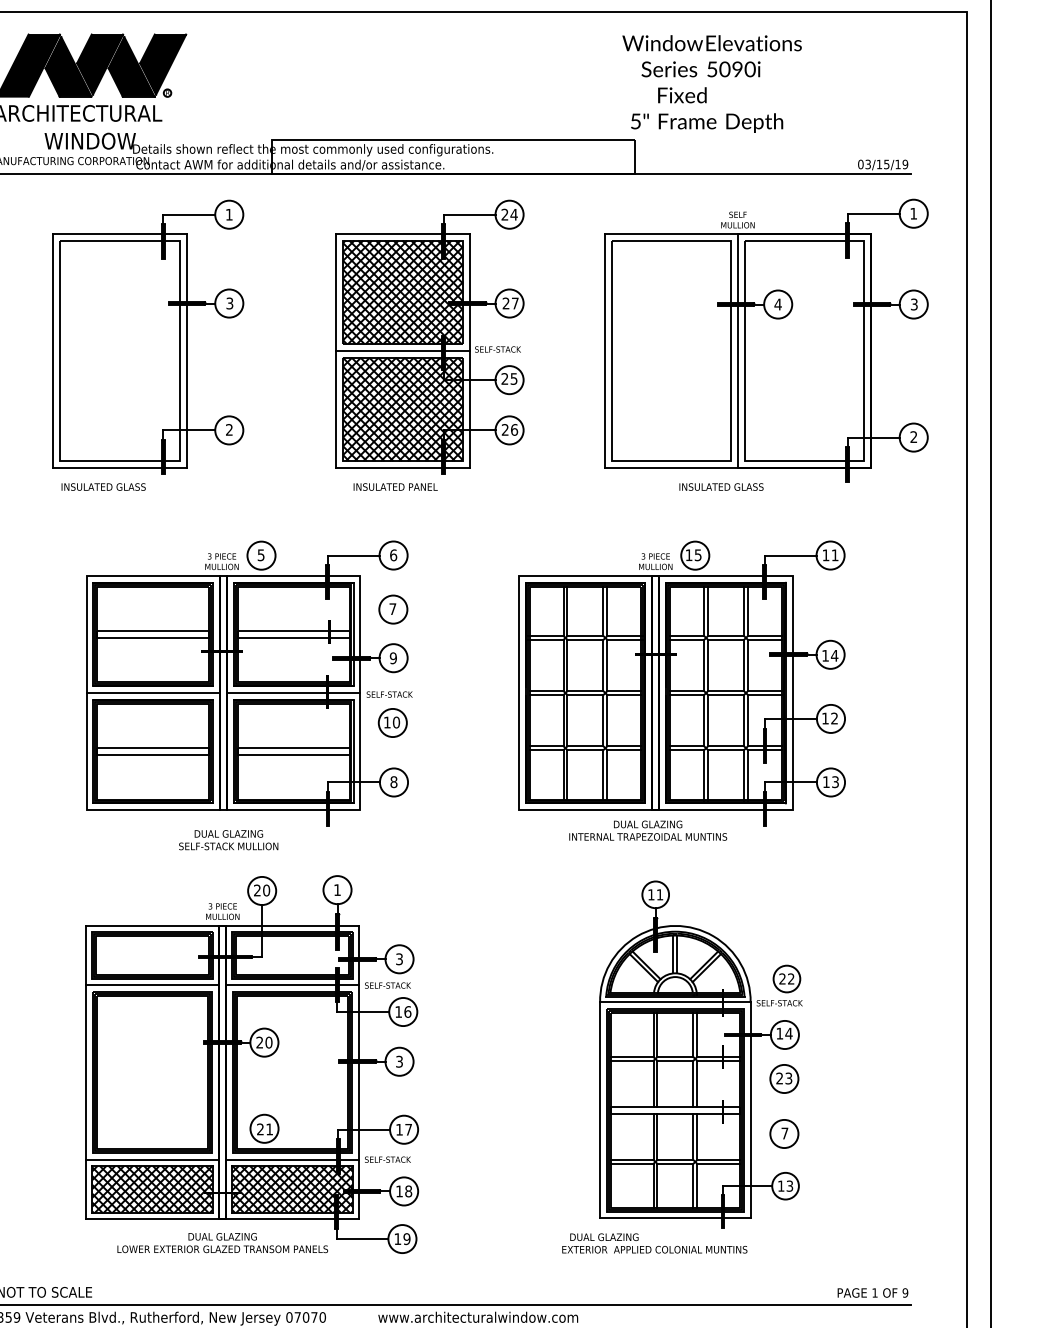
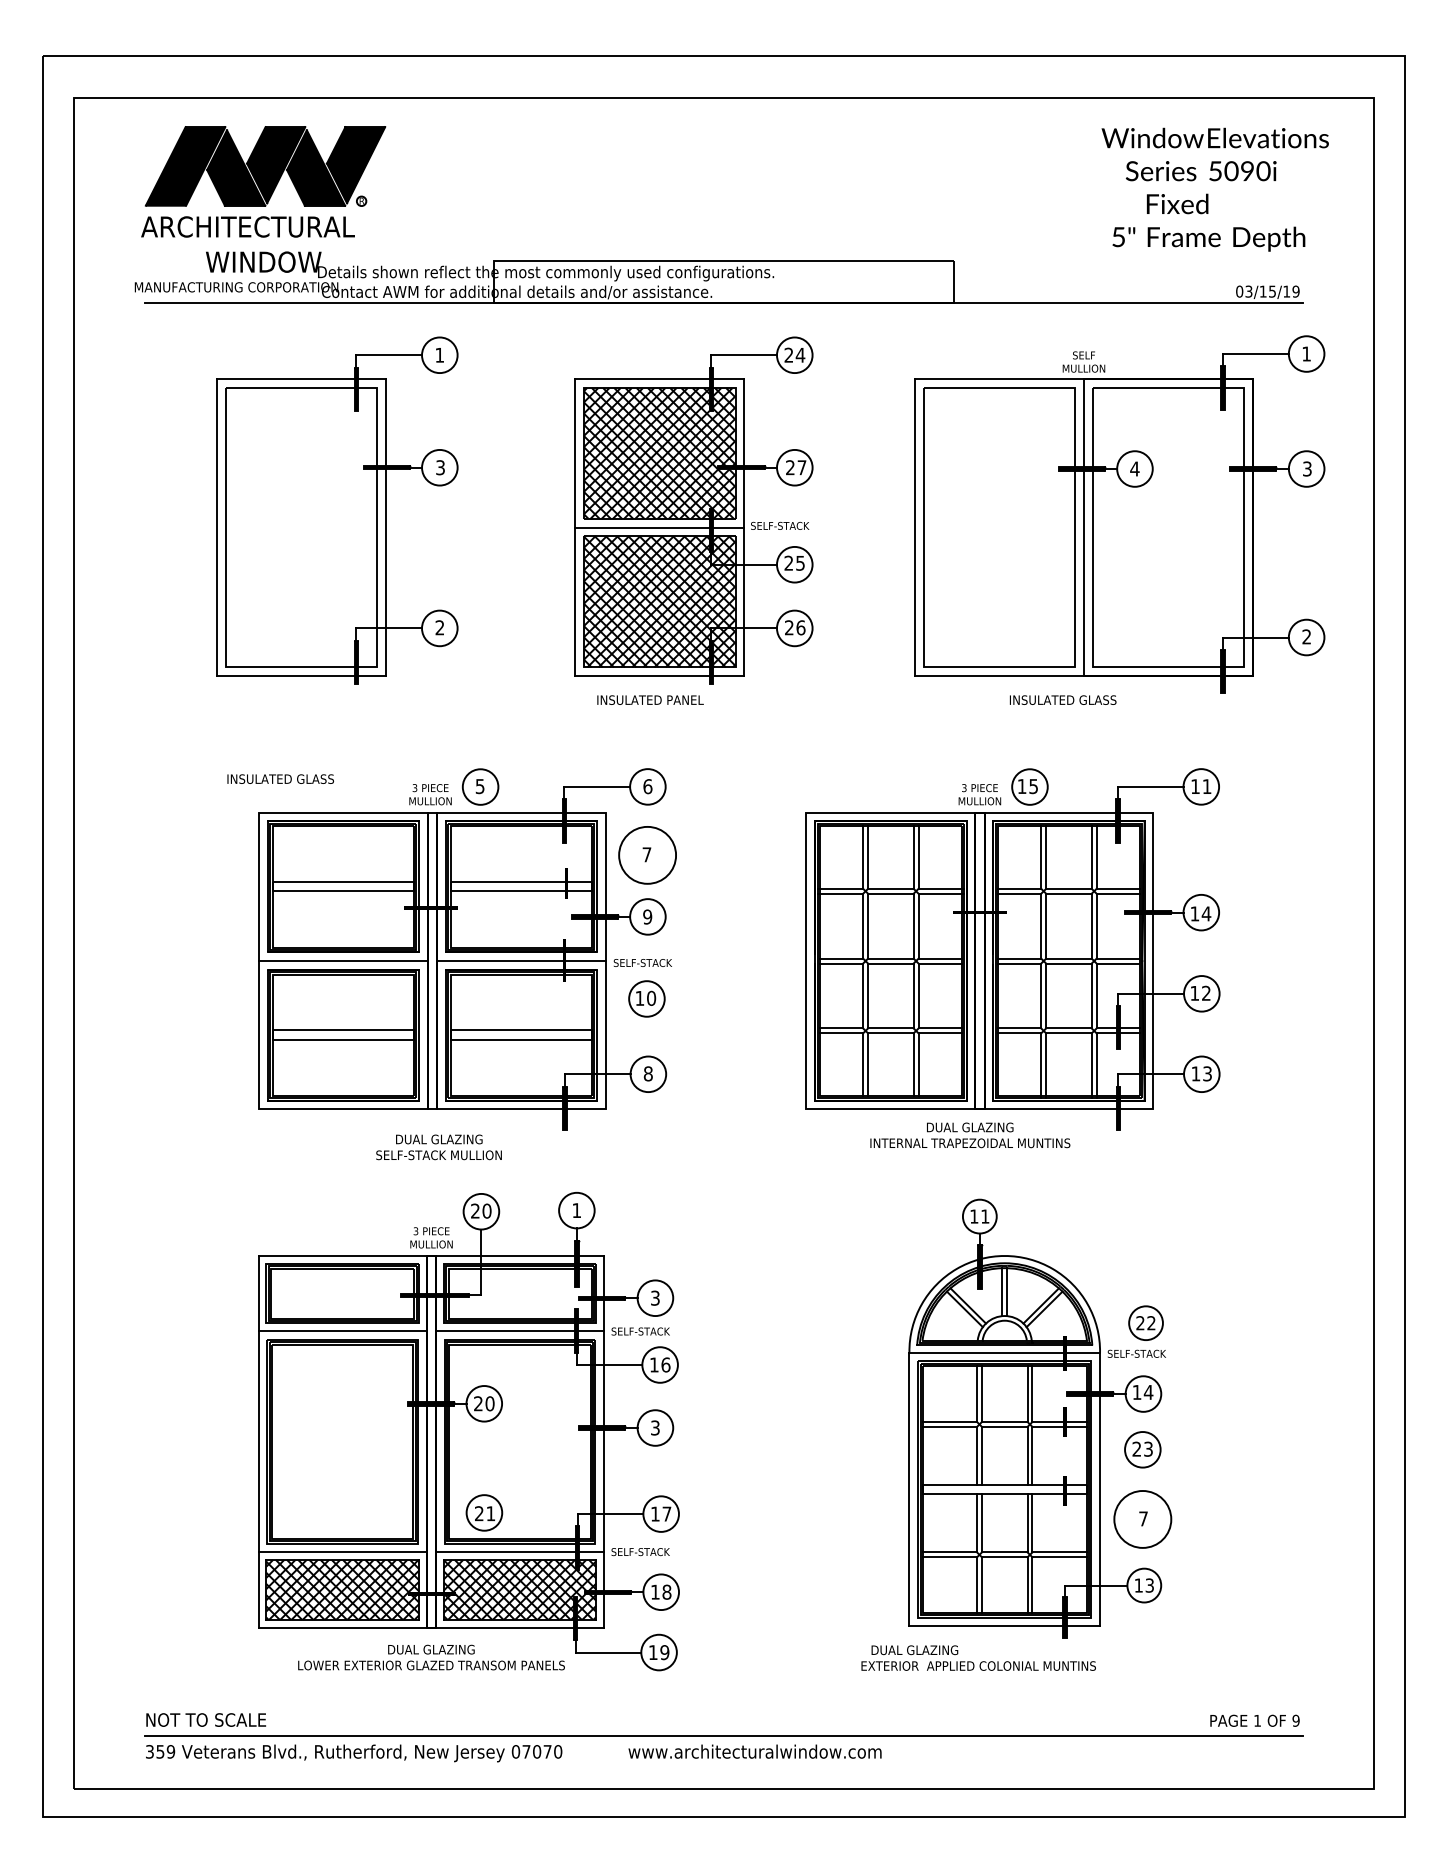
text: (711, 83) -> (1214, 189), moved
text: (103, 486) -> (280, 778), moved
circle: (393, 609) -> (647, 855), size x1.6
circle: (784, 1134) -> (1142, 1519), size x1.6

